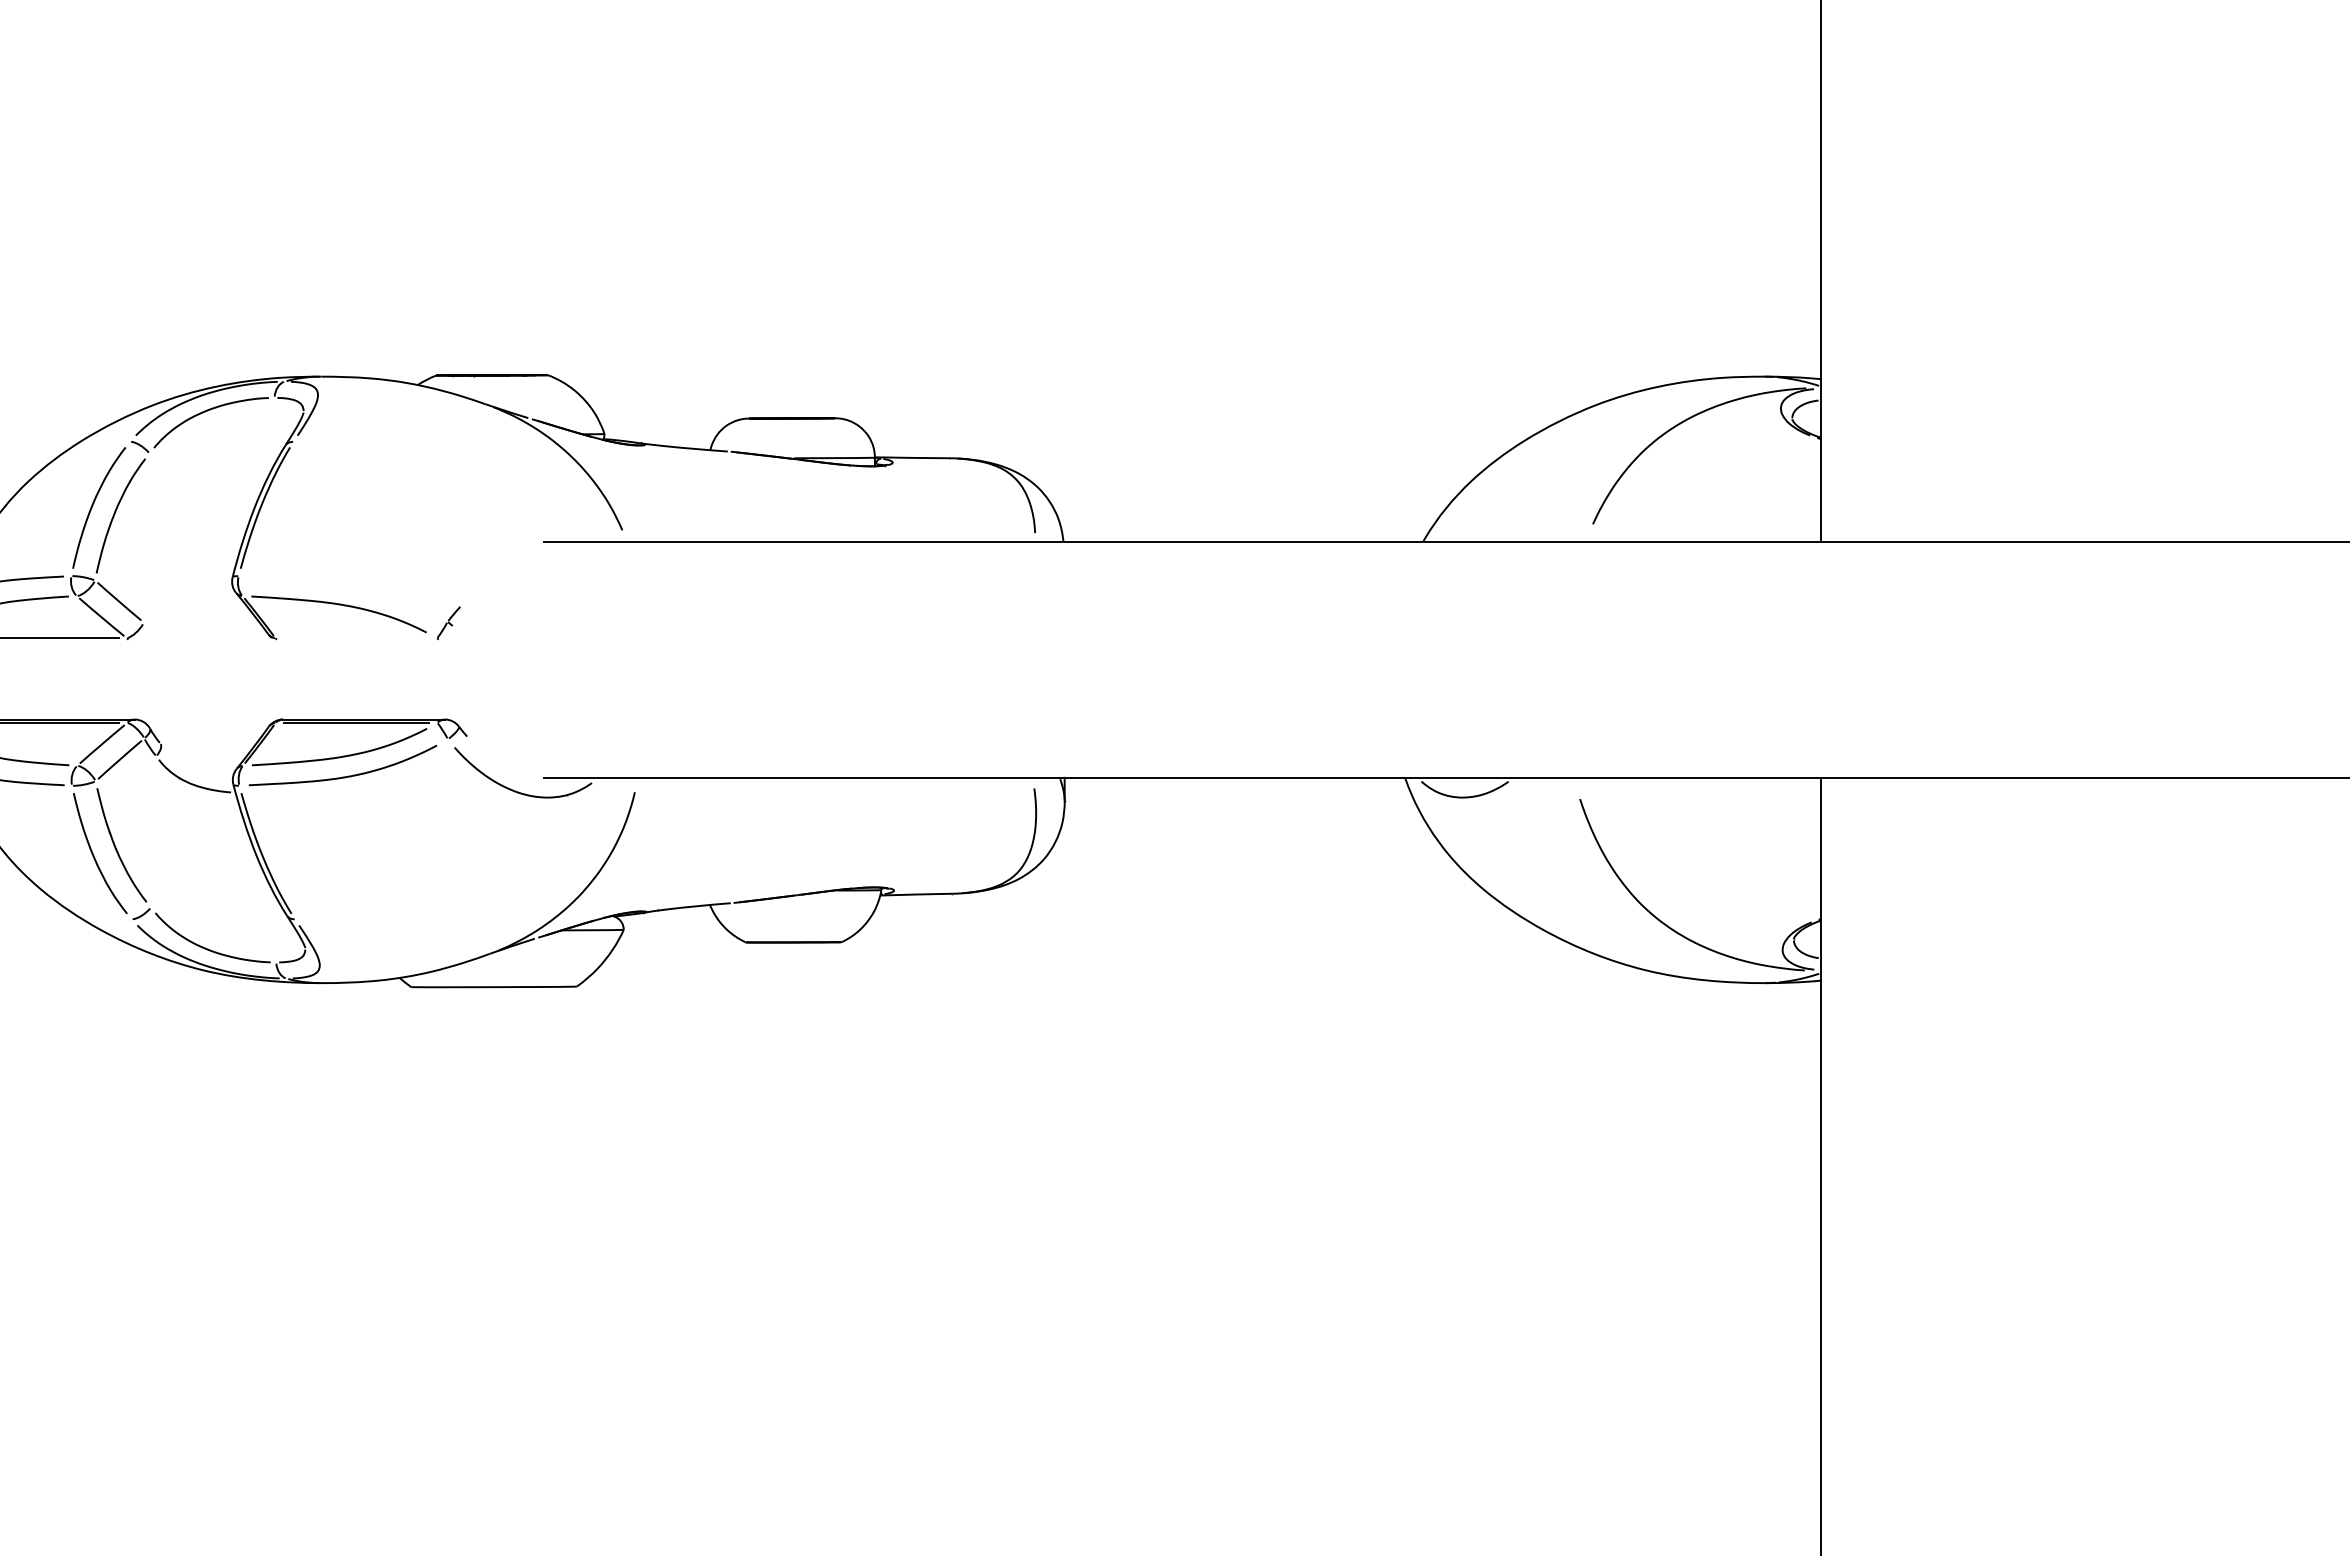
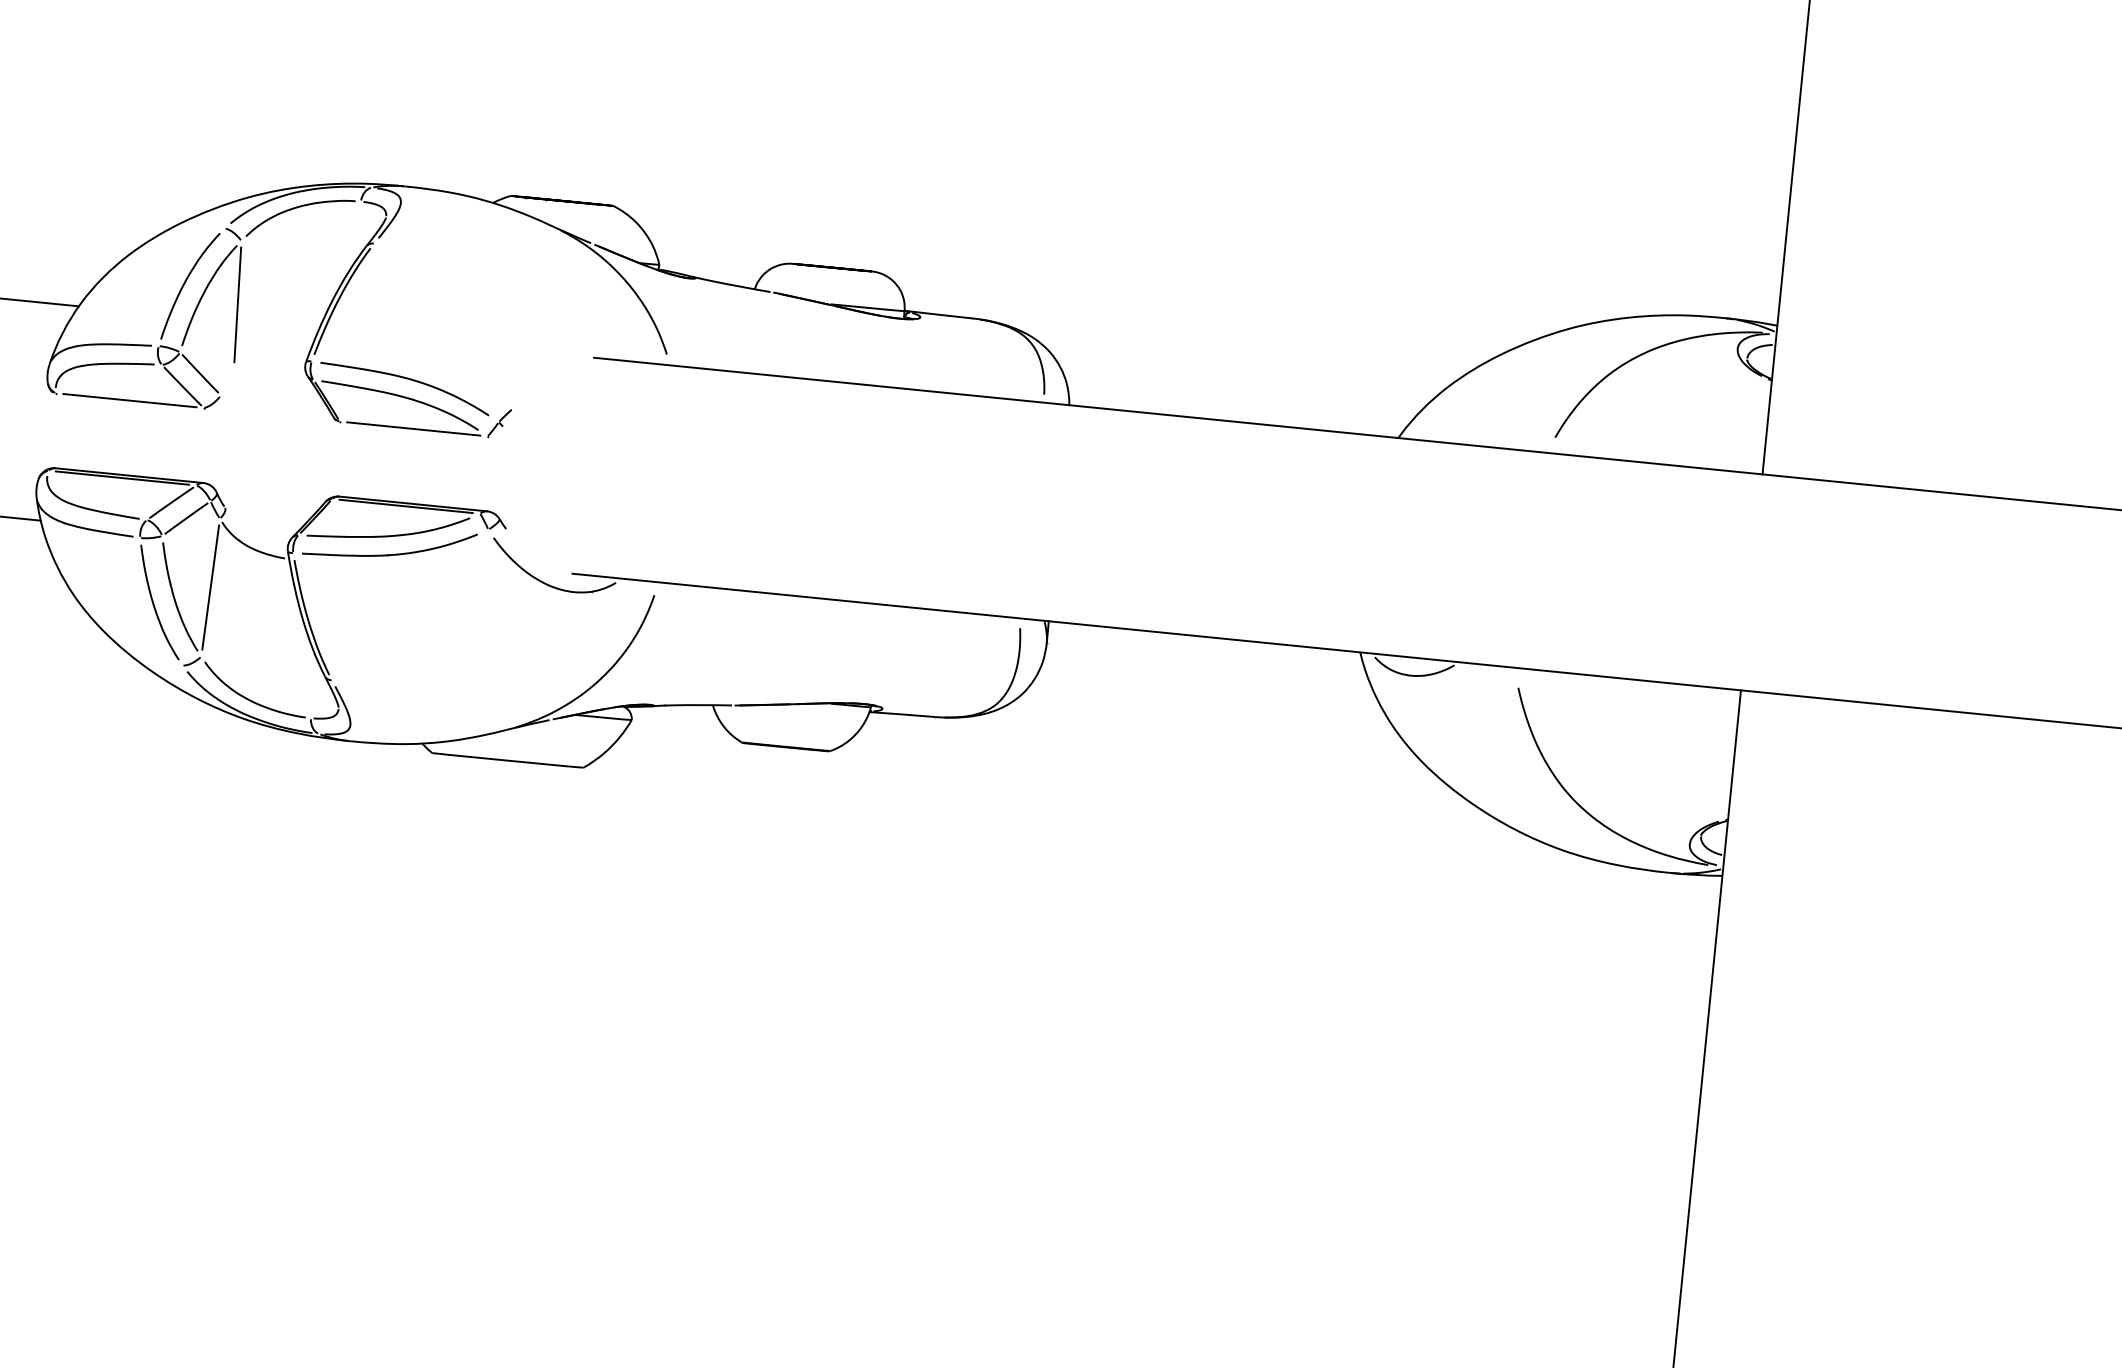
line: (152, 522) -> (237, 304), added
curve: (343, 585) -> (406, 379), added
line: (356, 638) -> (413, 429), added
line: (153, 831) -> (210, 587), added

